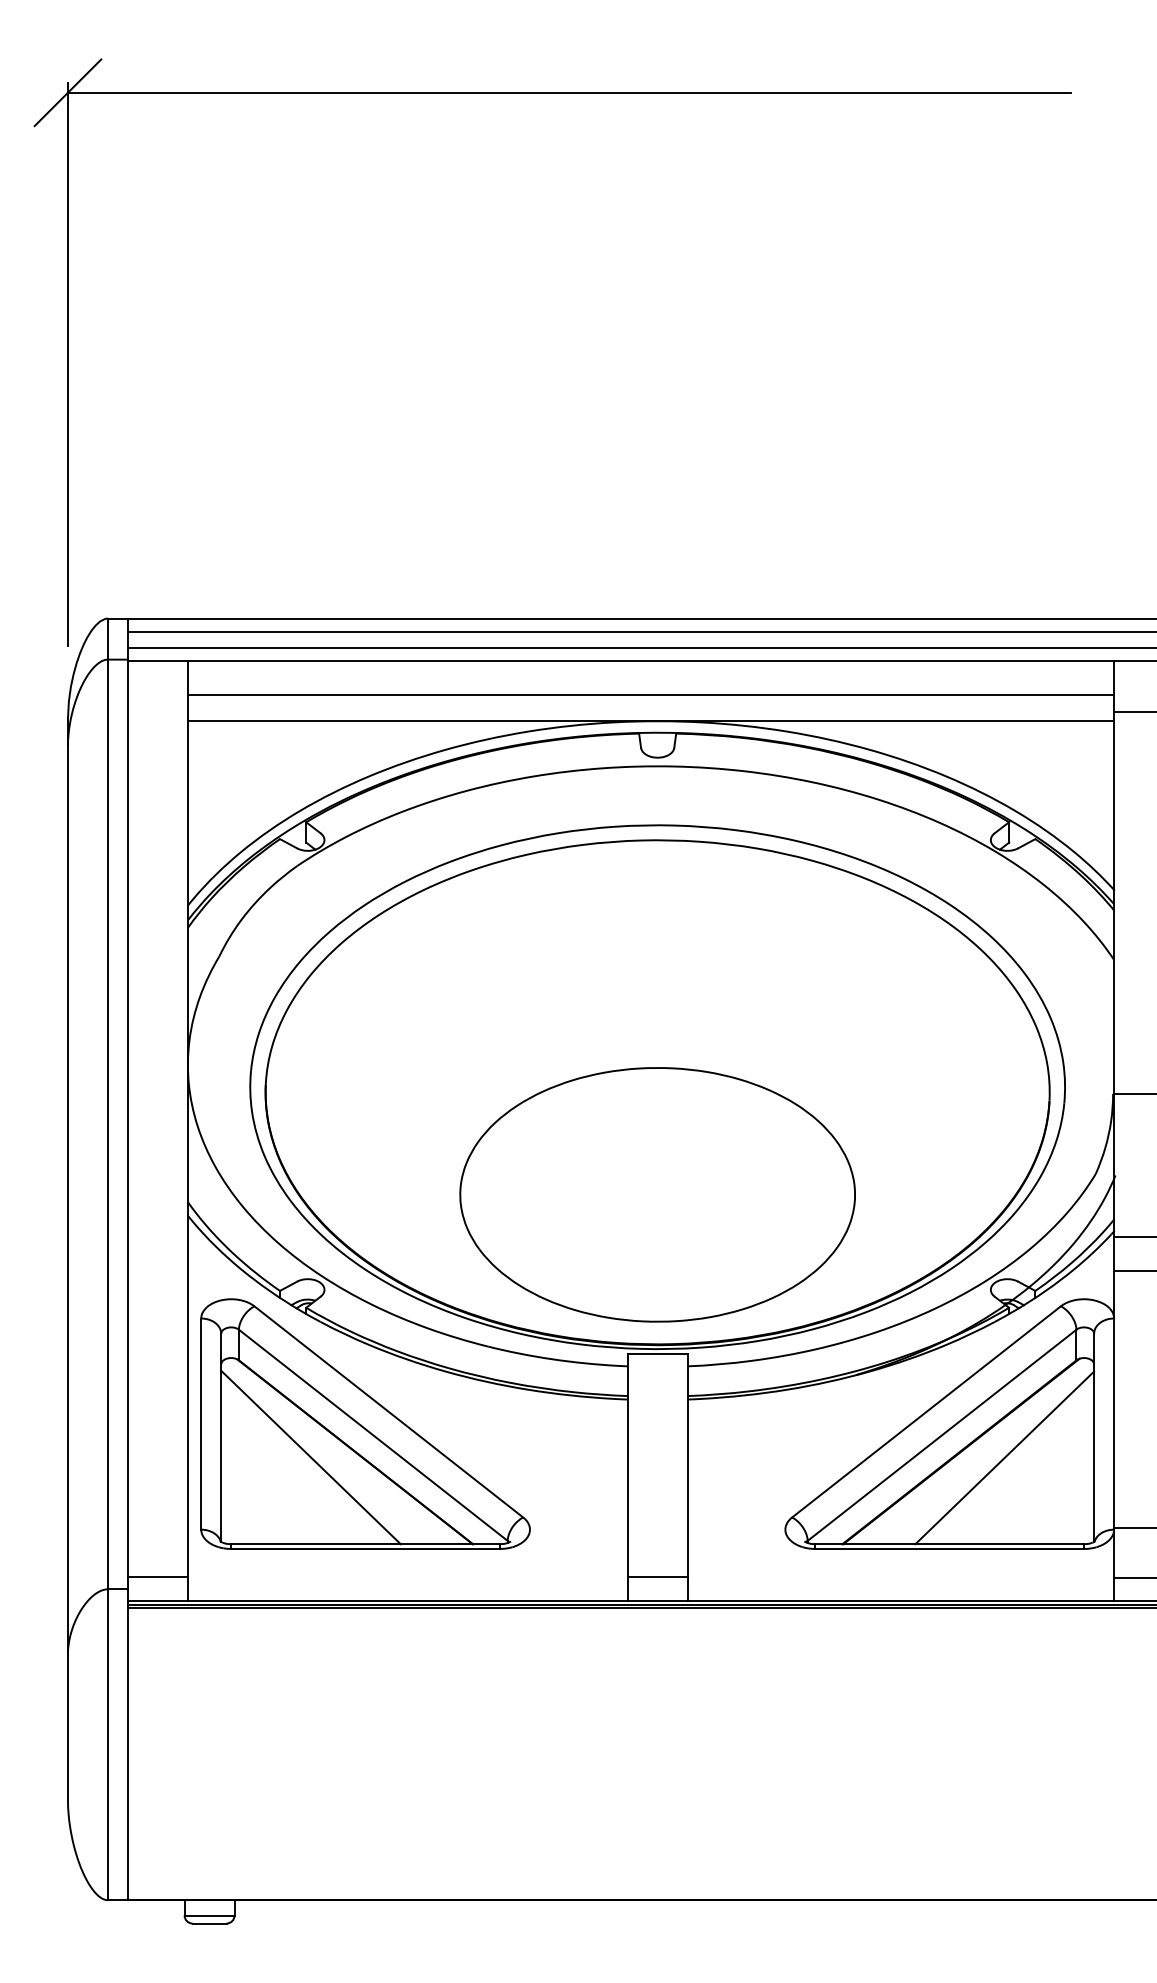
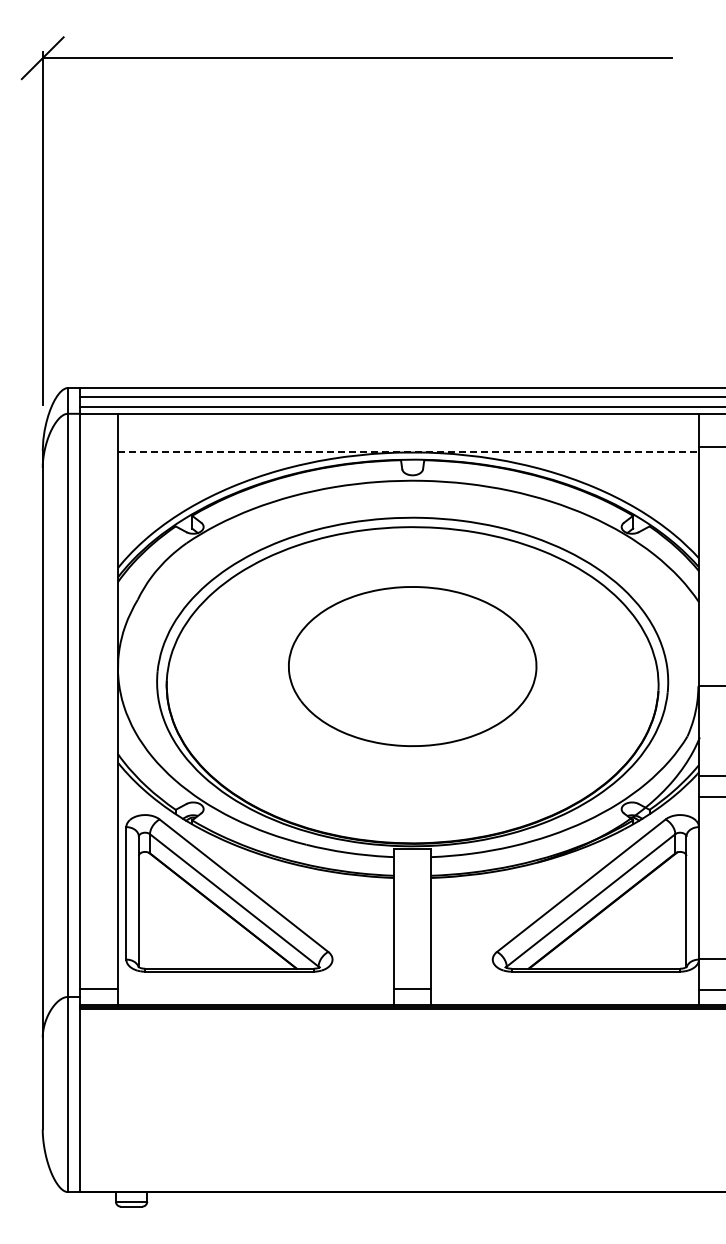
line: (651, 694) -> (408, 435), removed
line: (651, 721) -> (408, 452), solid -> dashed
part: (657, 1194) -> (412, 666), moved
line: (309, 1456) -> (194, 913), removed
line: (1004, 1457) -> (630, 914), removed

